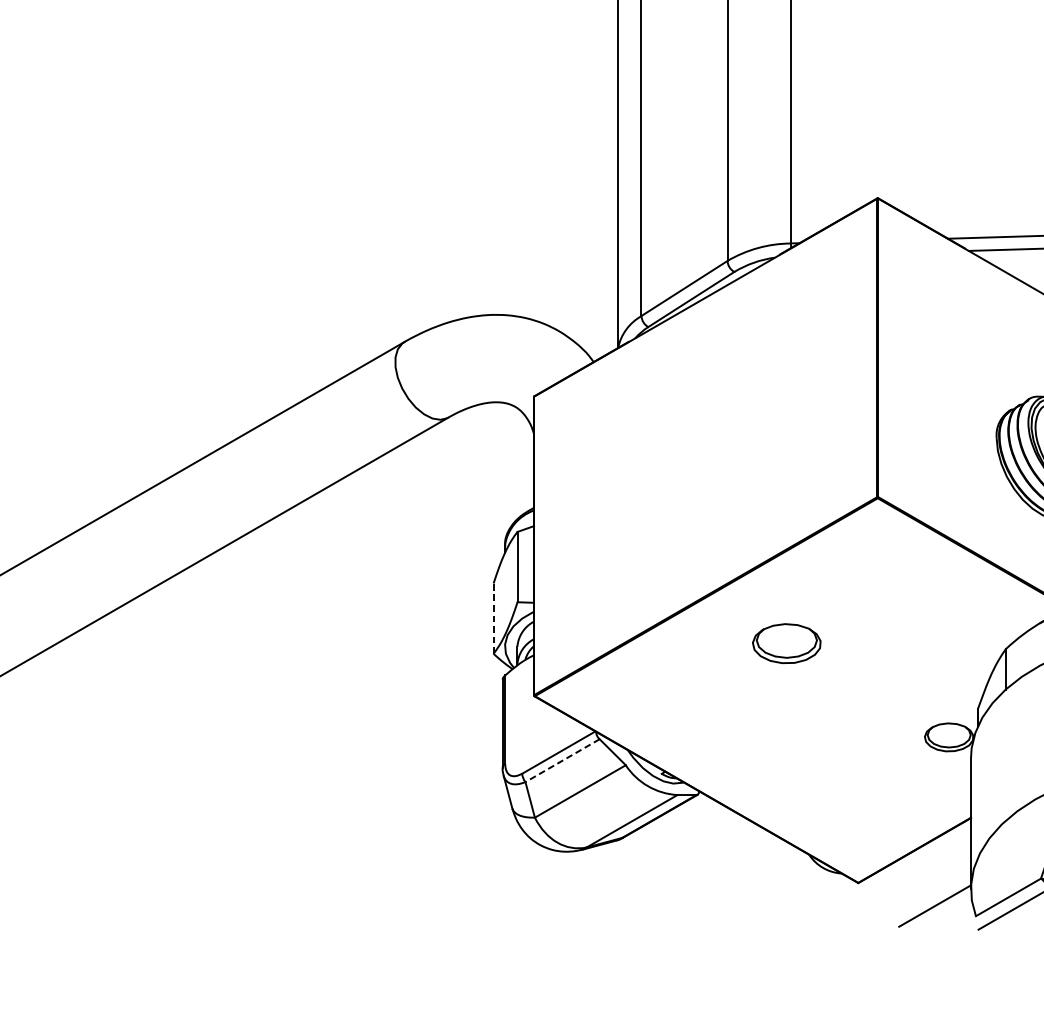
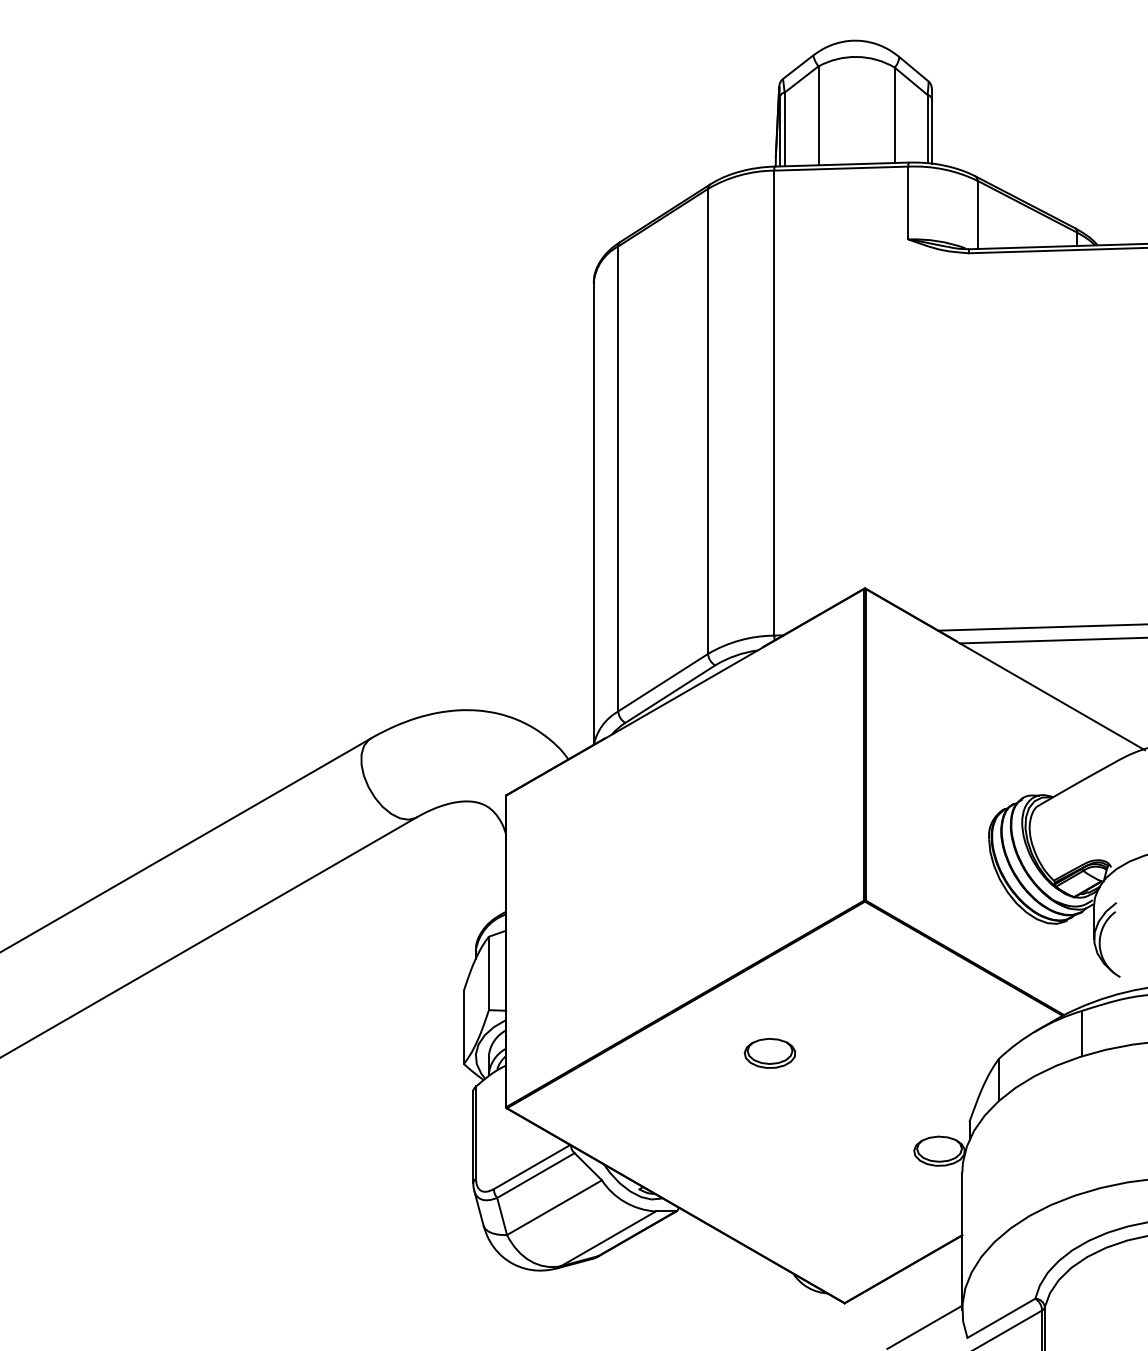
line: (493, 618) -> (463, 1027), dashed -> solid
part: (786, 643) -> (769, 1053), size x0.71
line: (562, 760) -> (535, 1175), dashed -> solid

